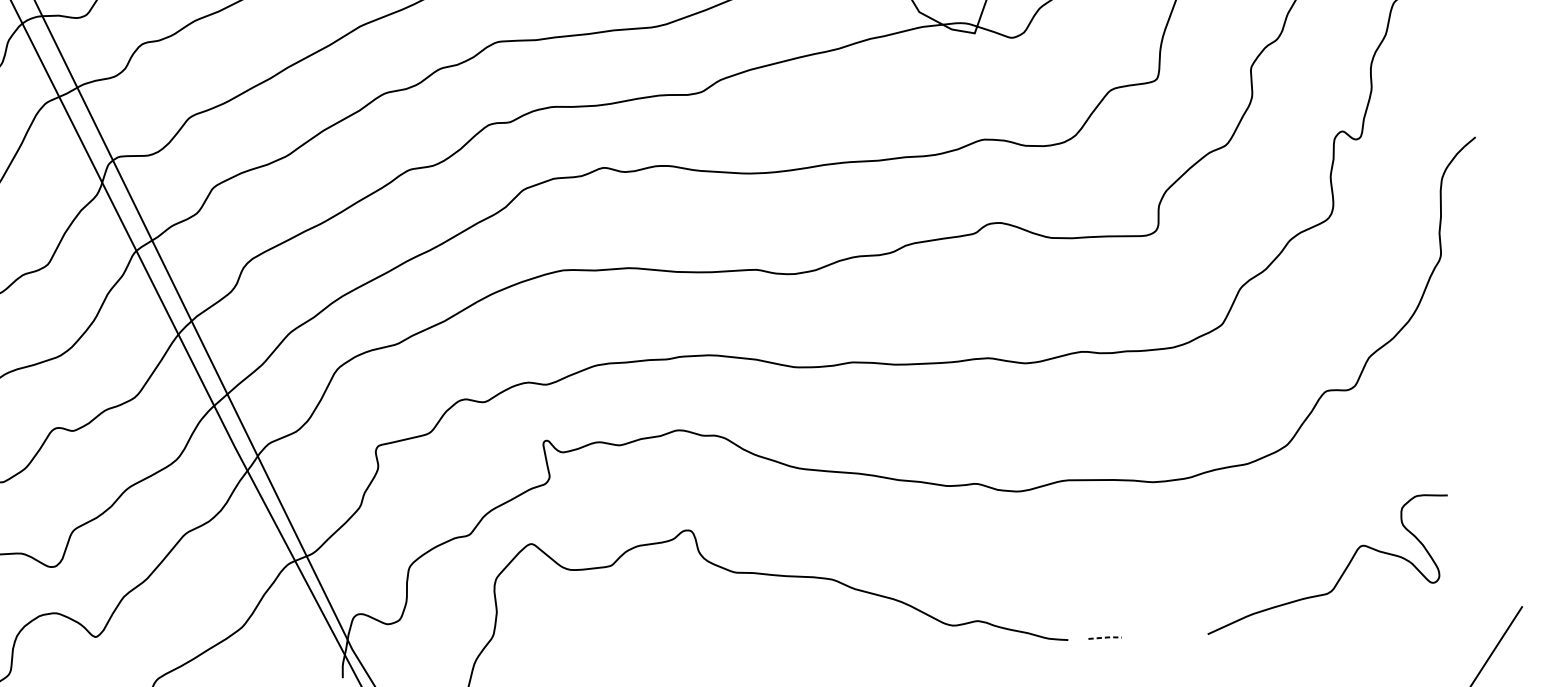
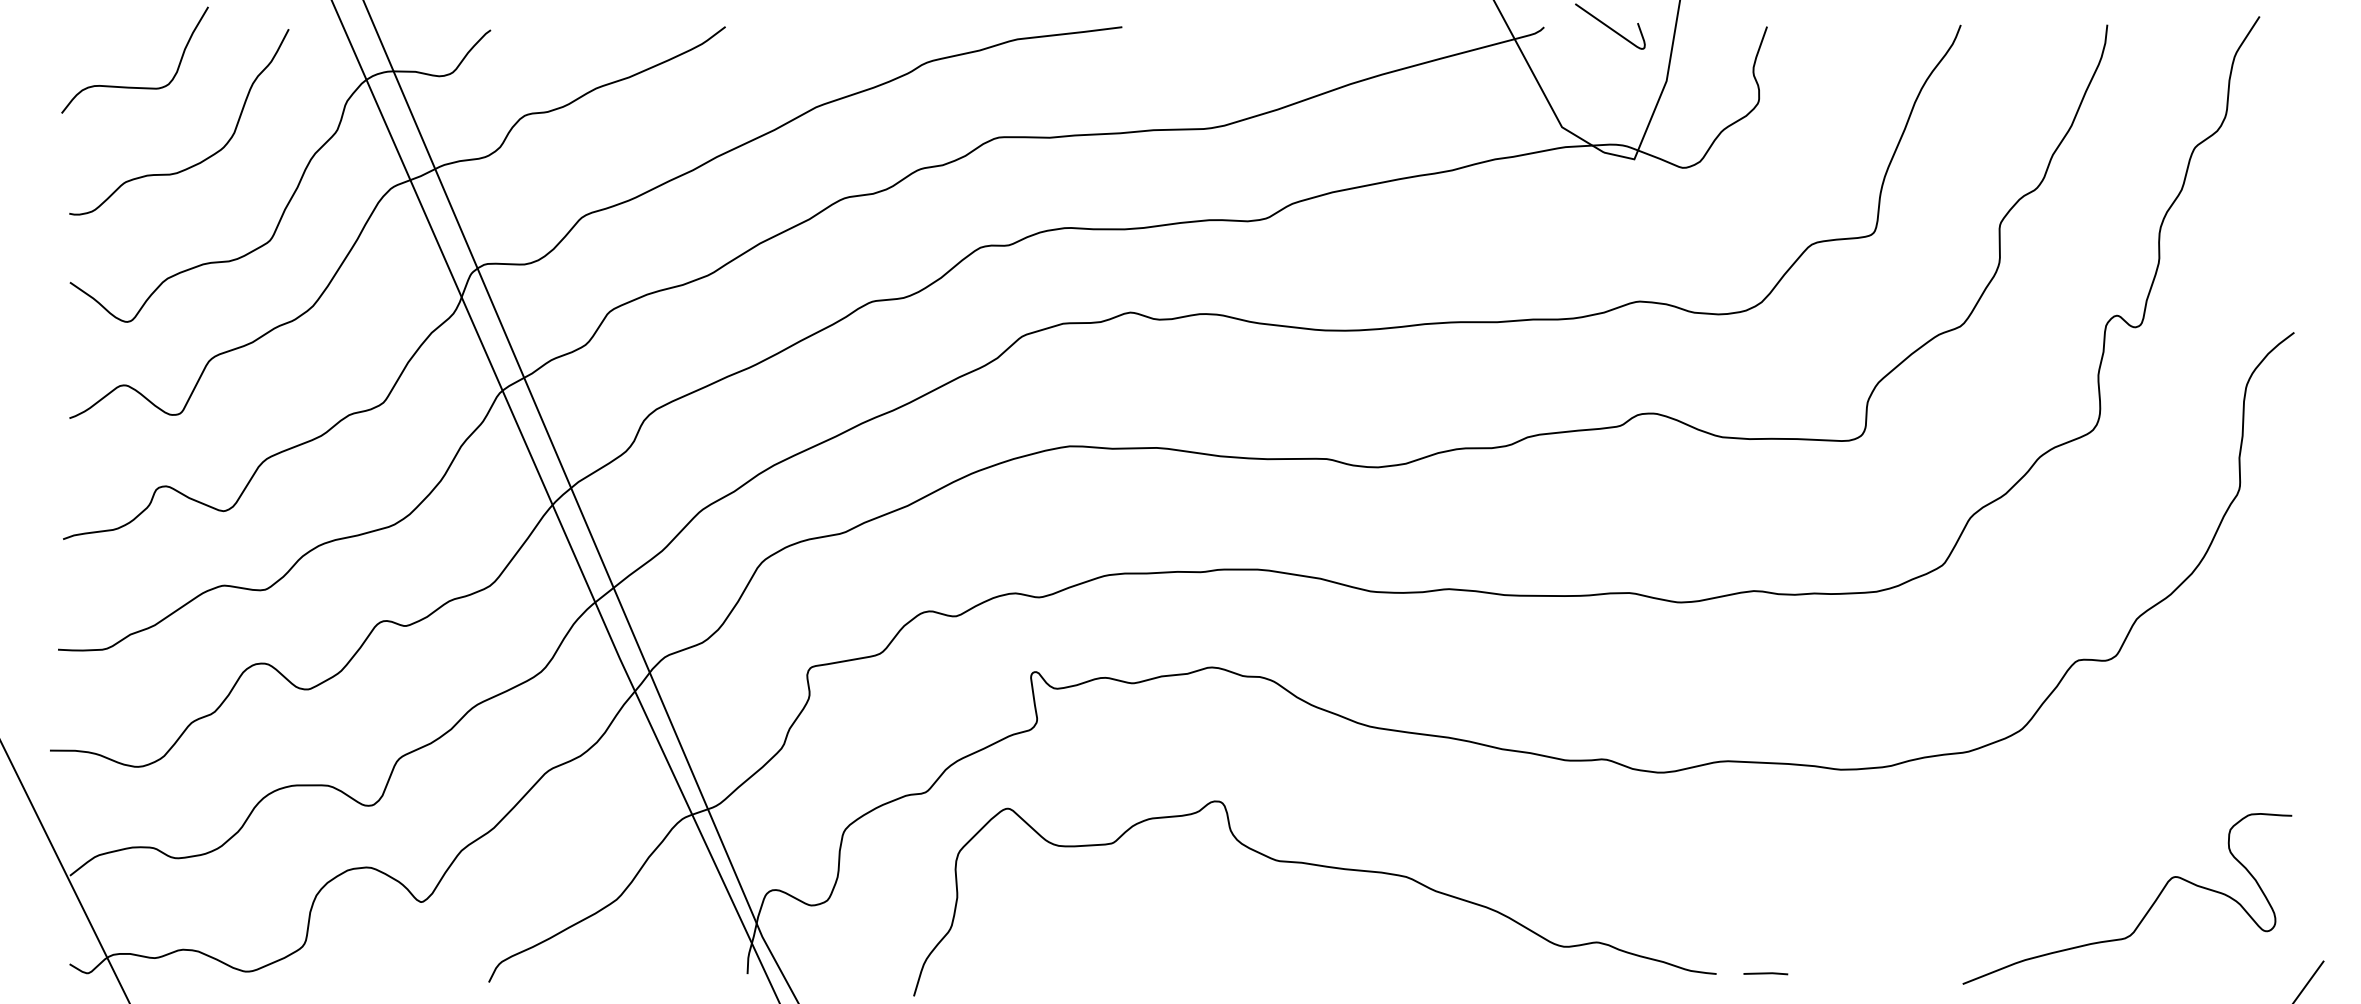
curve: (1343, 571) -> (2147, 910), moved
line: (1105, 637) -> (1766, 973), dashed -> solid

